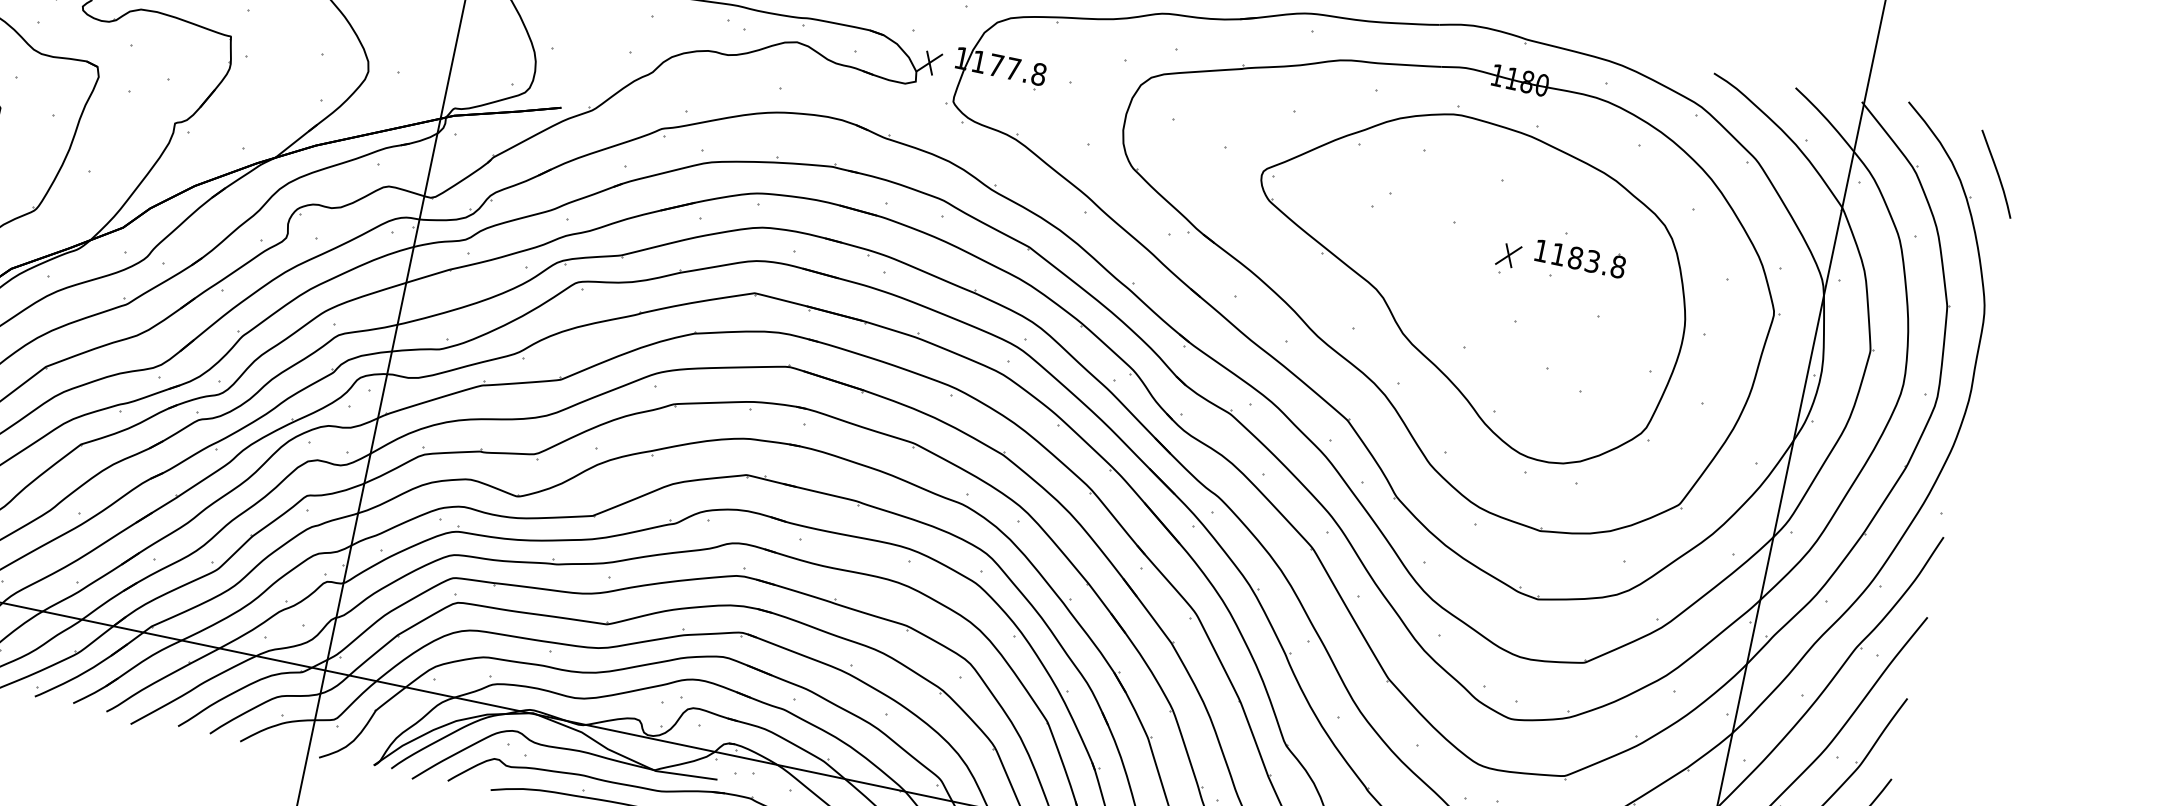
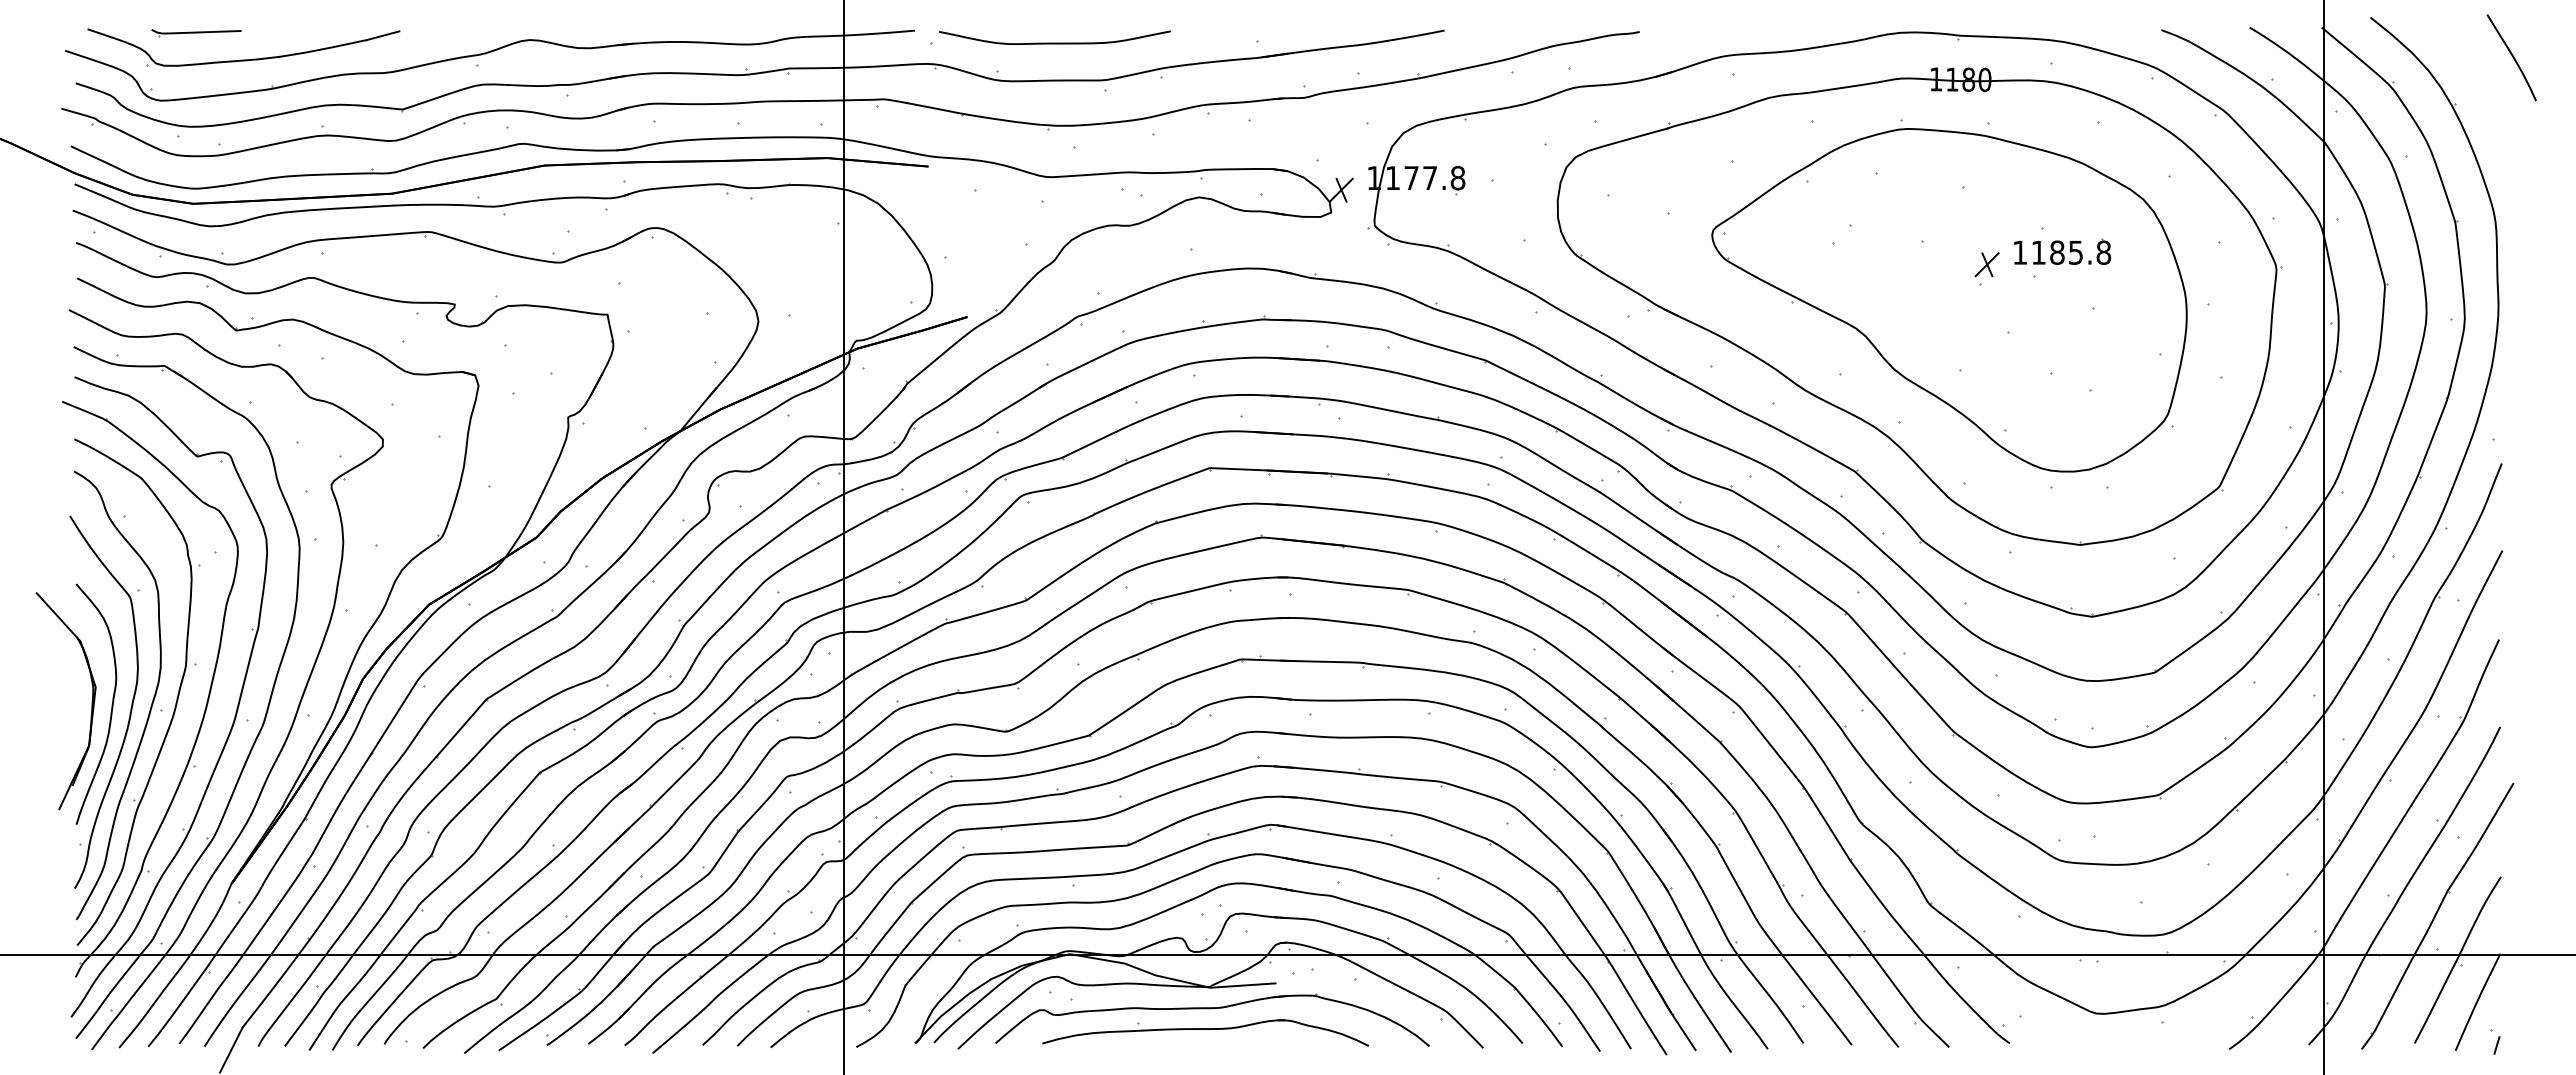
curve: (1997, 174) -> (2512, 57), moved
text: (1592, 261) -> (2075, 252), 1183.8 -> 1185.8

